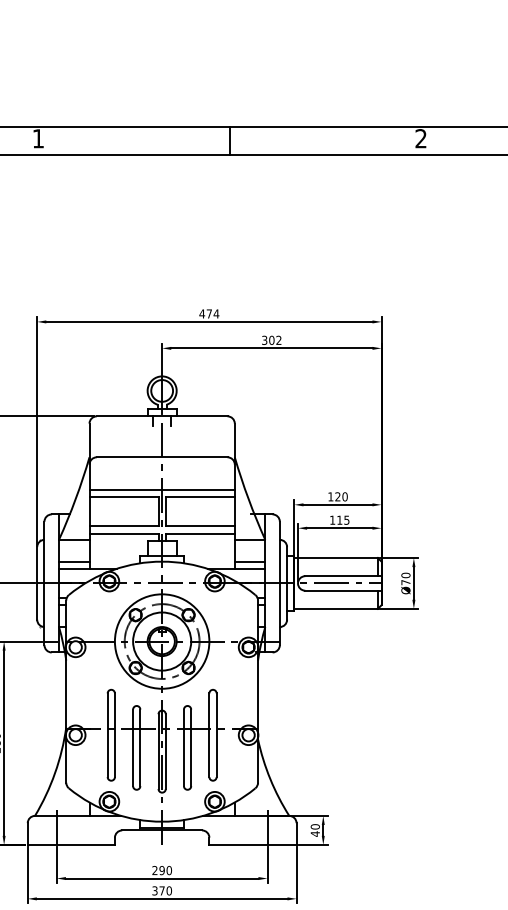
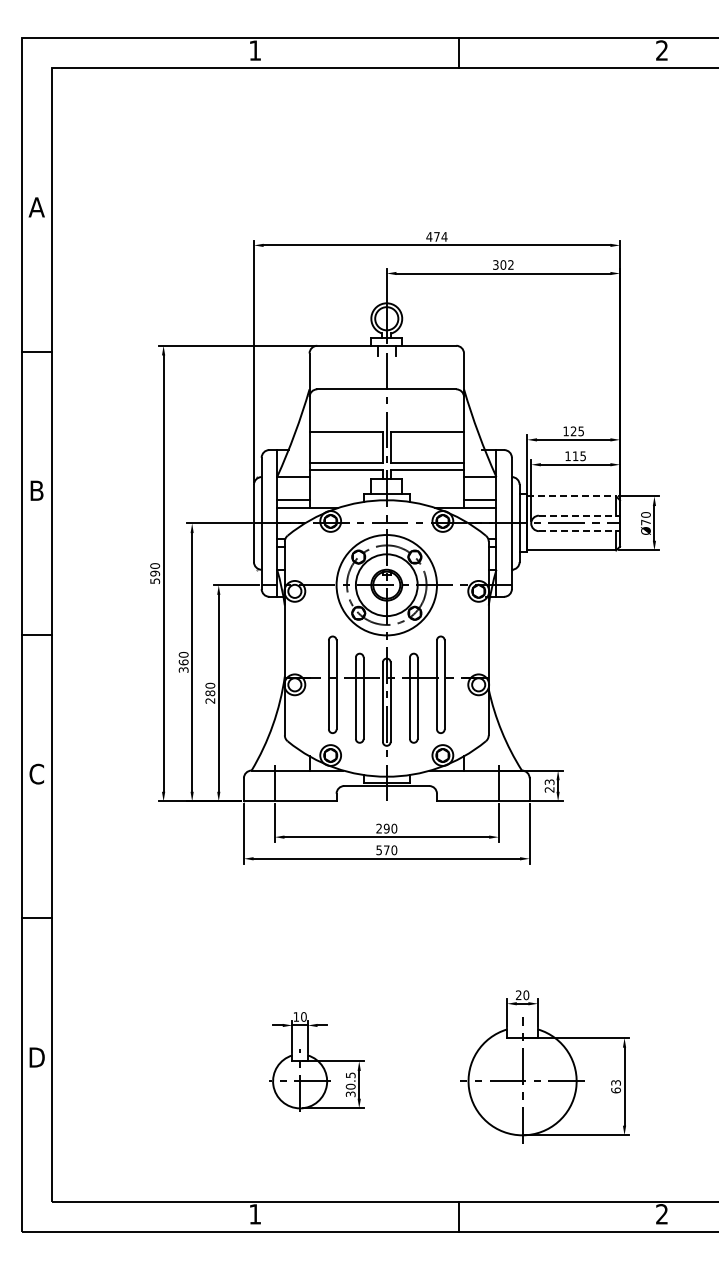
line: (161, 490) -> (386, 424), removed
text: (345, 496) -> (581, 431), 120 -> 125
line: (336, 558) -> (572, 496), solid -> dashed
line: (343, 575) -> (579, 515), solid -> dashed
line: (343, 591) -> (579, 531), solid -> dashed
text: (315, 829) -> (549, 785), 40 -> 23
text: (154, 890) -> (378, 849), 370 -> 570

